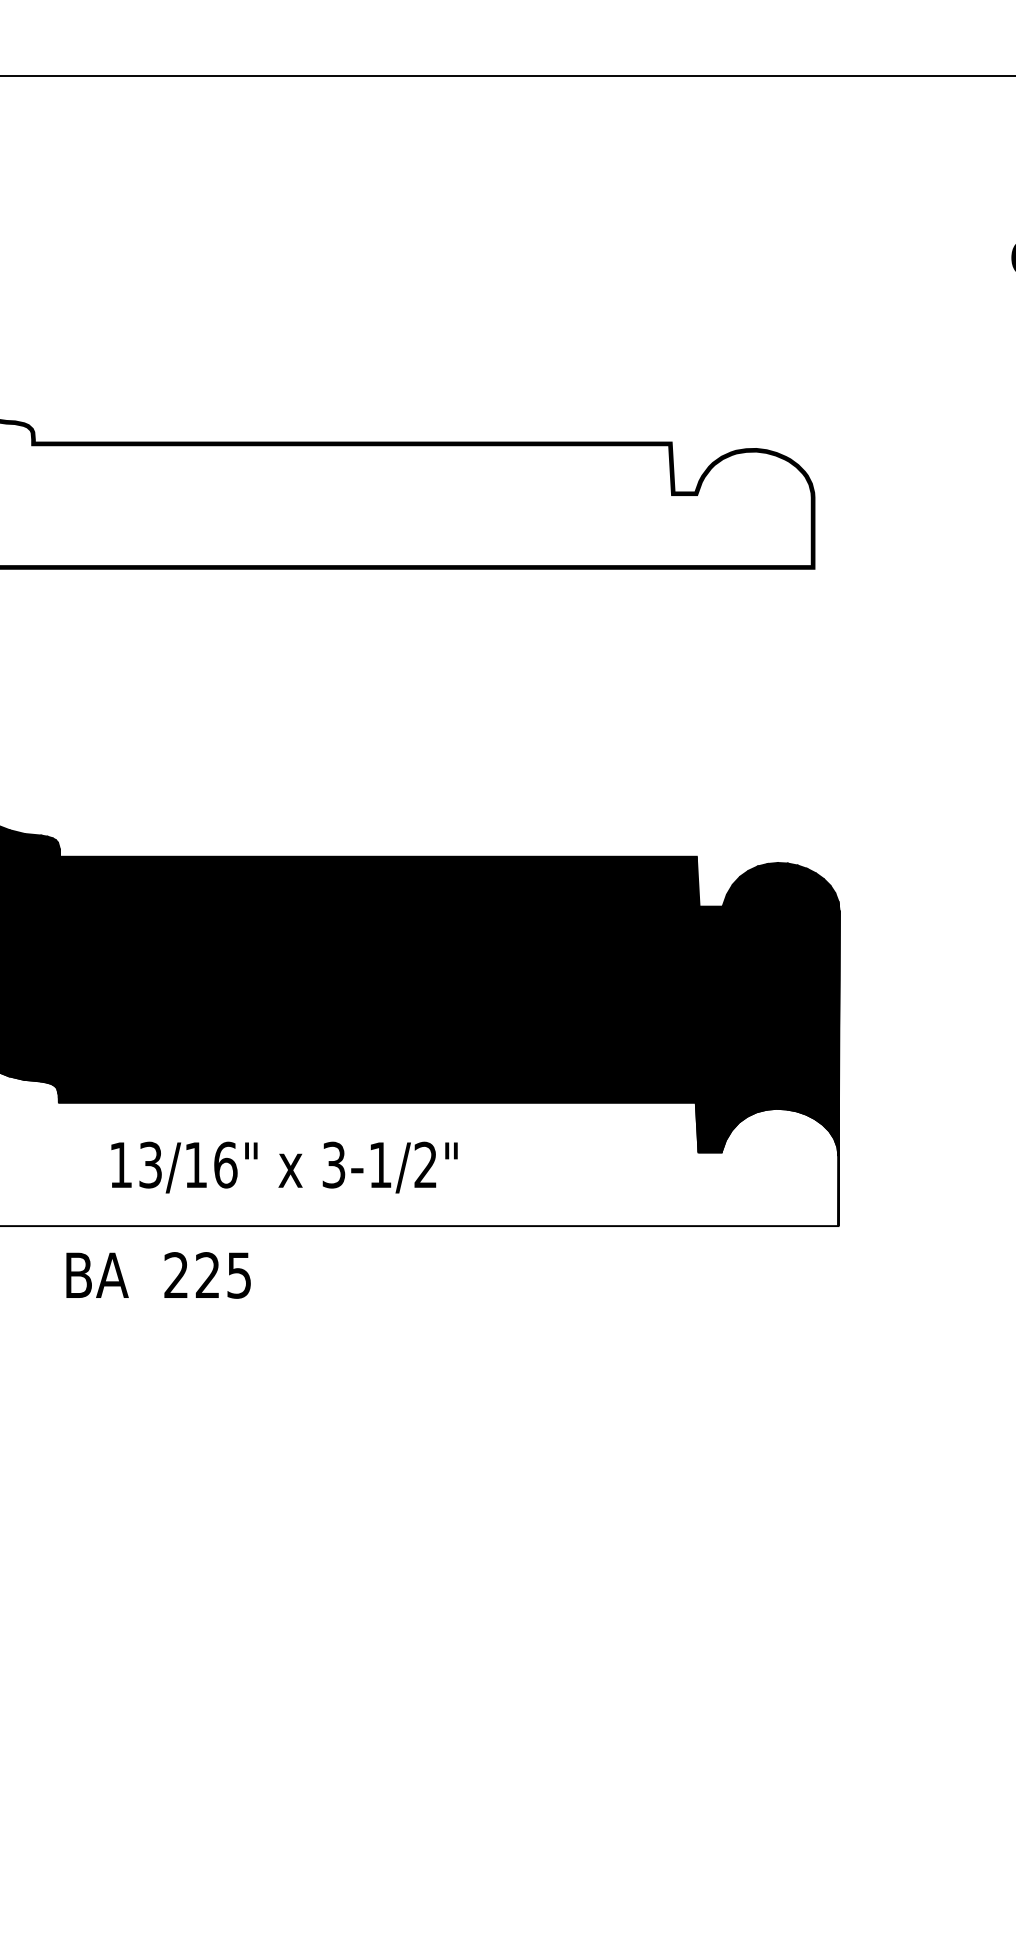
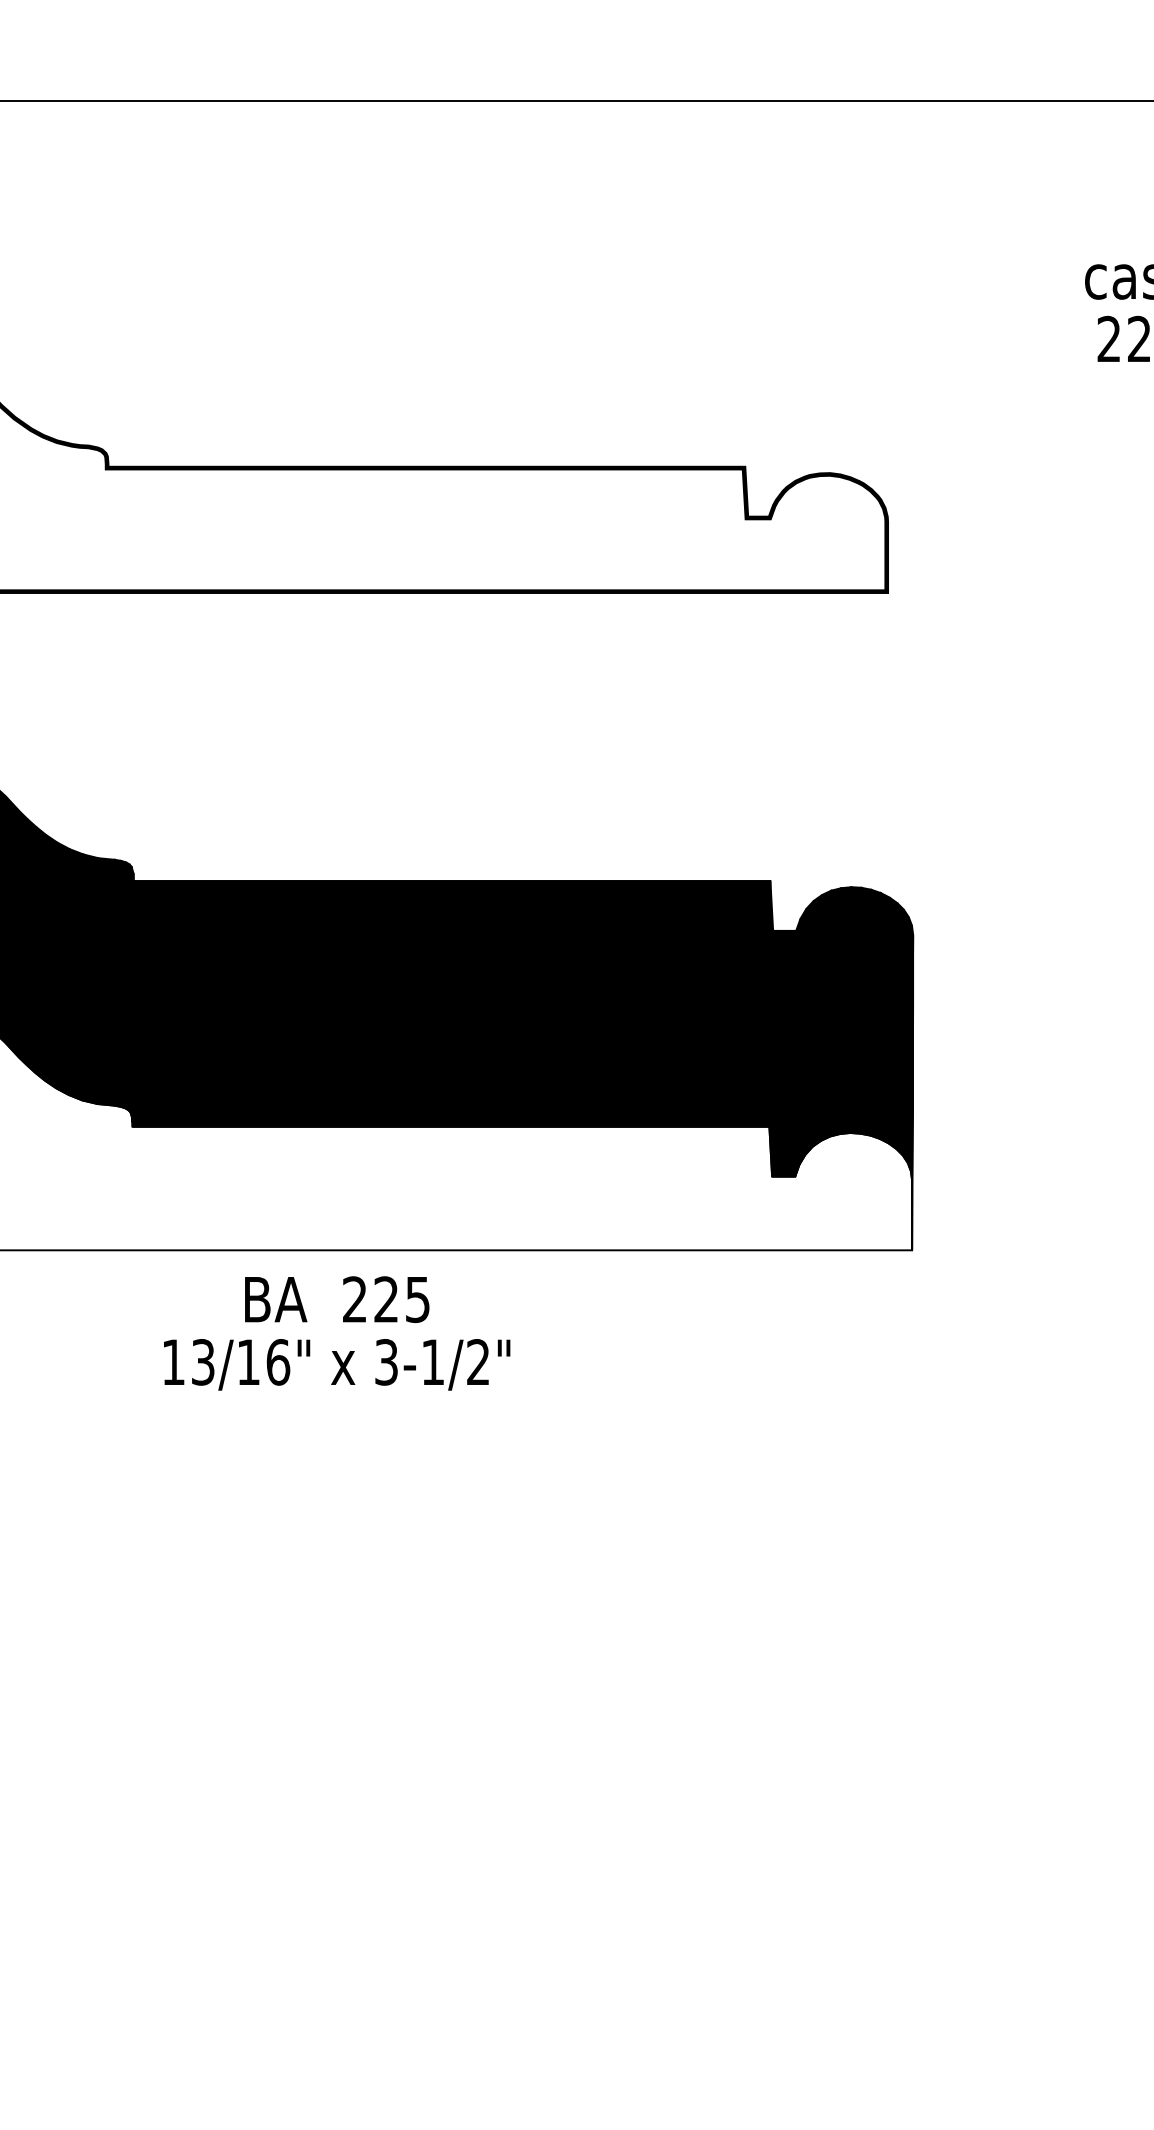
text: (284, 1167) -> (337, 1364), moved
text: (158, 1275) -> (337, 1299), moved

